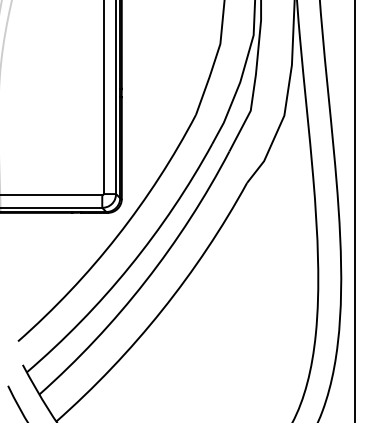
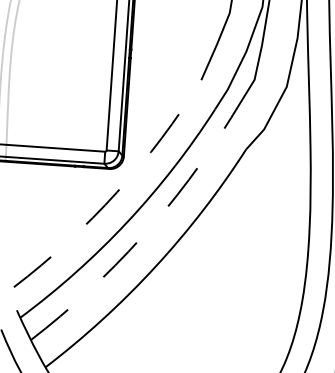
arc: (117, 236) -> (117, 192), solid -> dashed
arc: (145, 281) -> (141, 237), solid -> dashed

